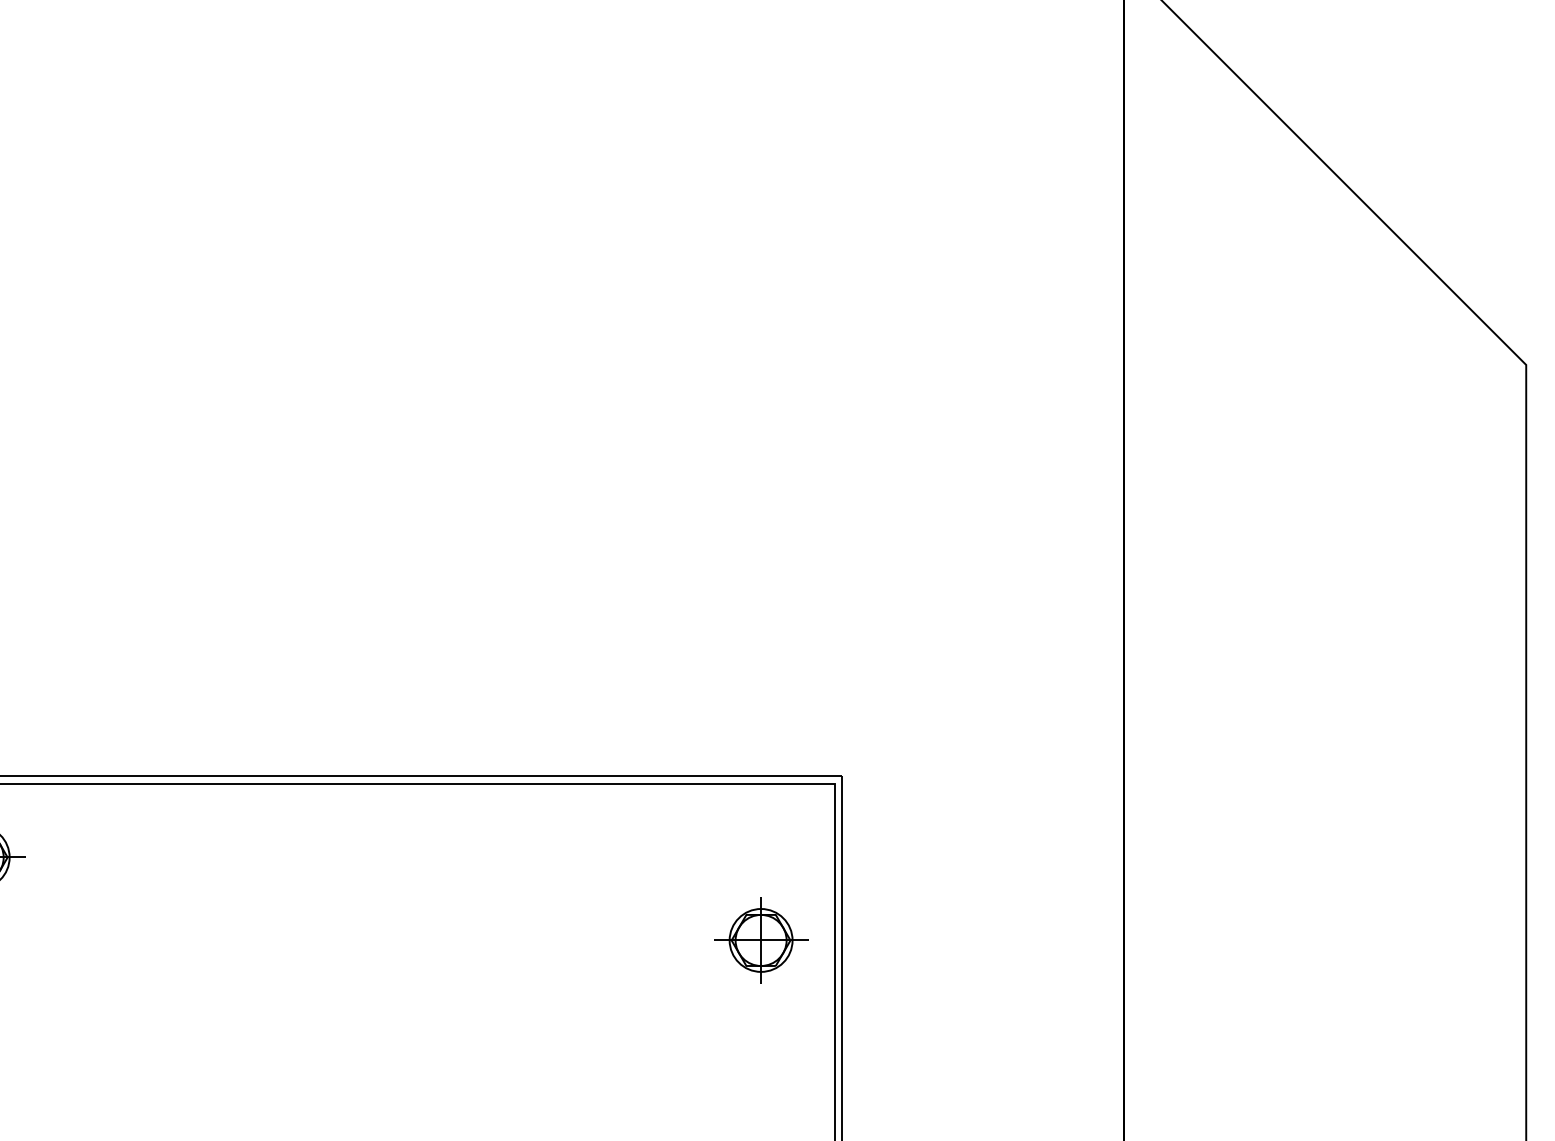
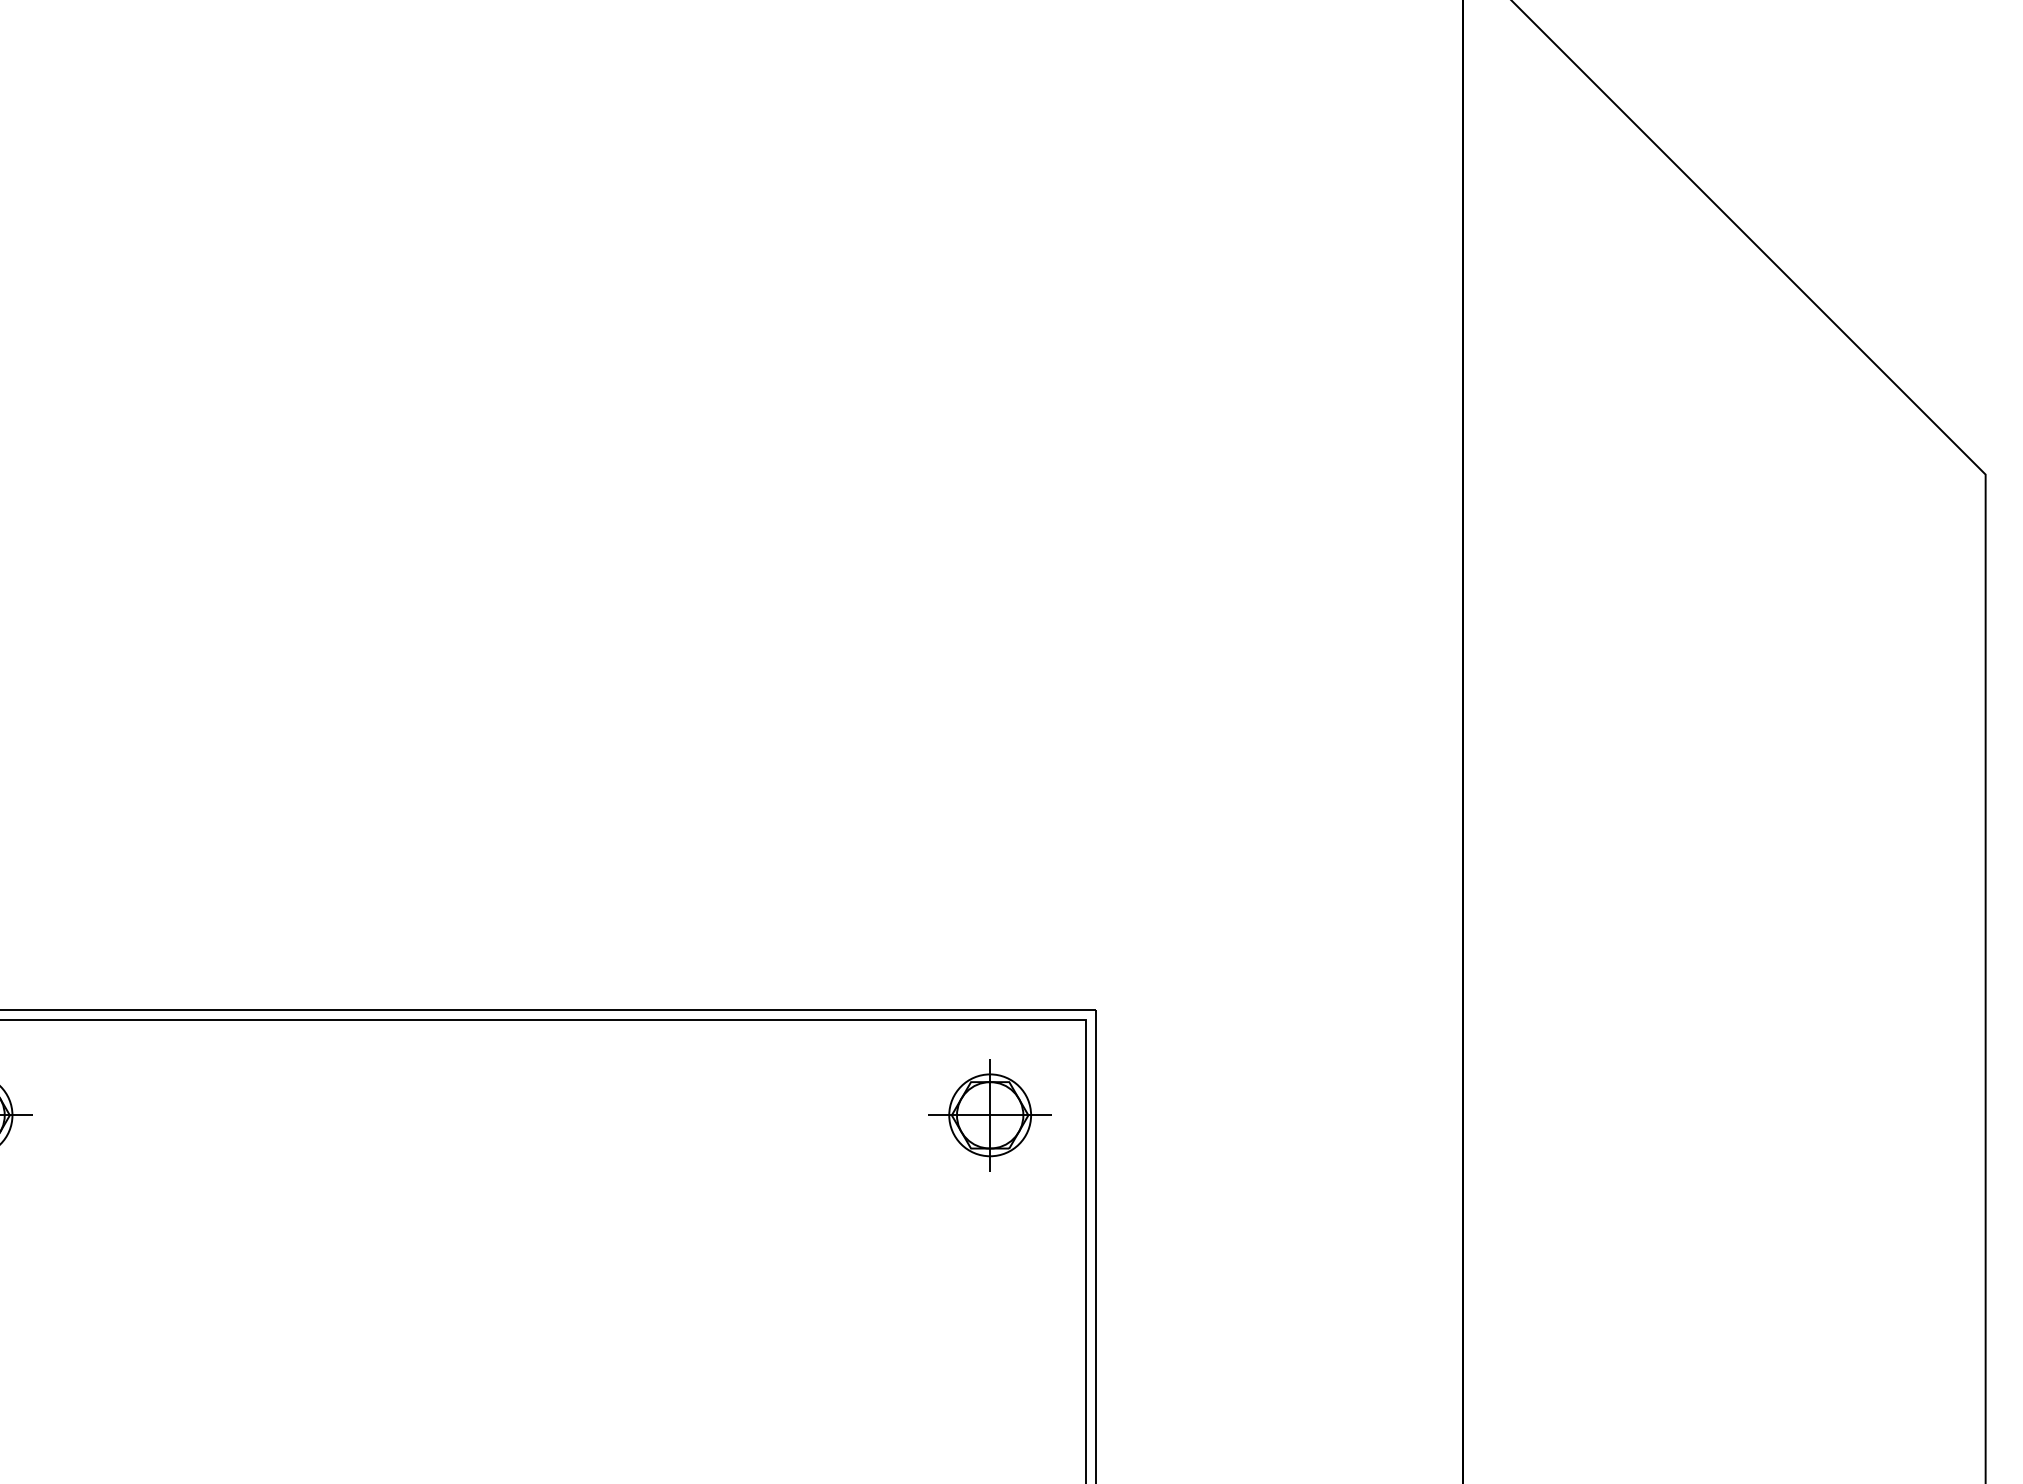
part: (760, 940) -> (989, 1115), moved

